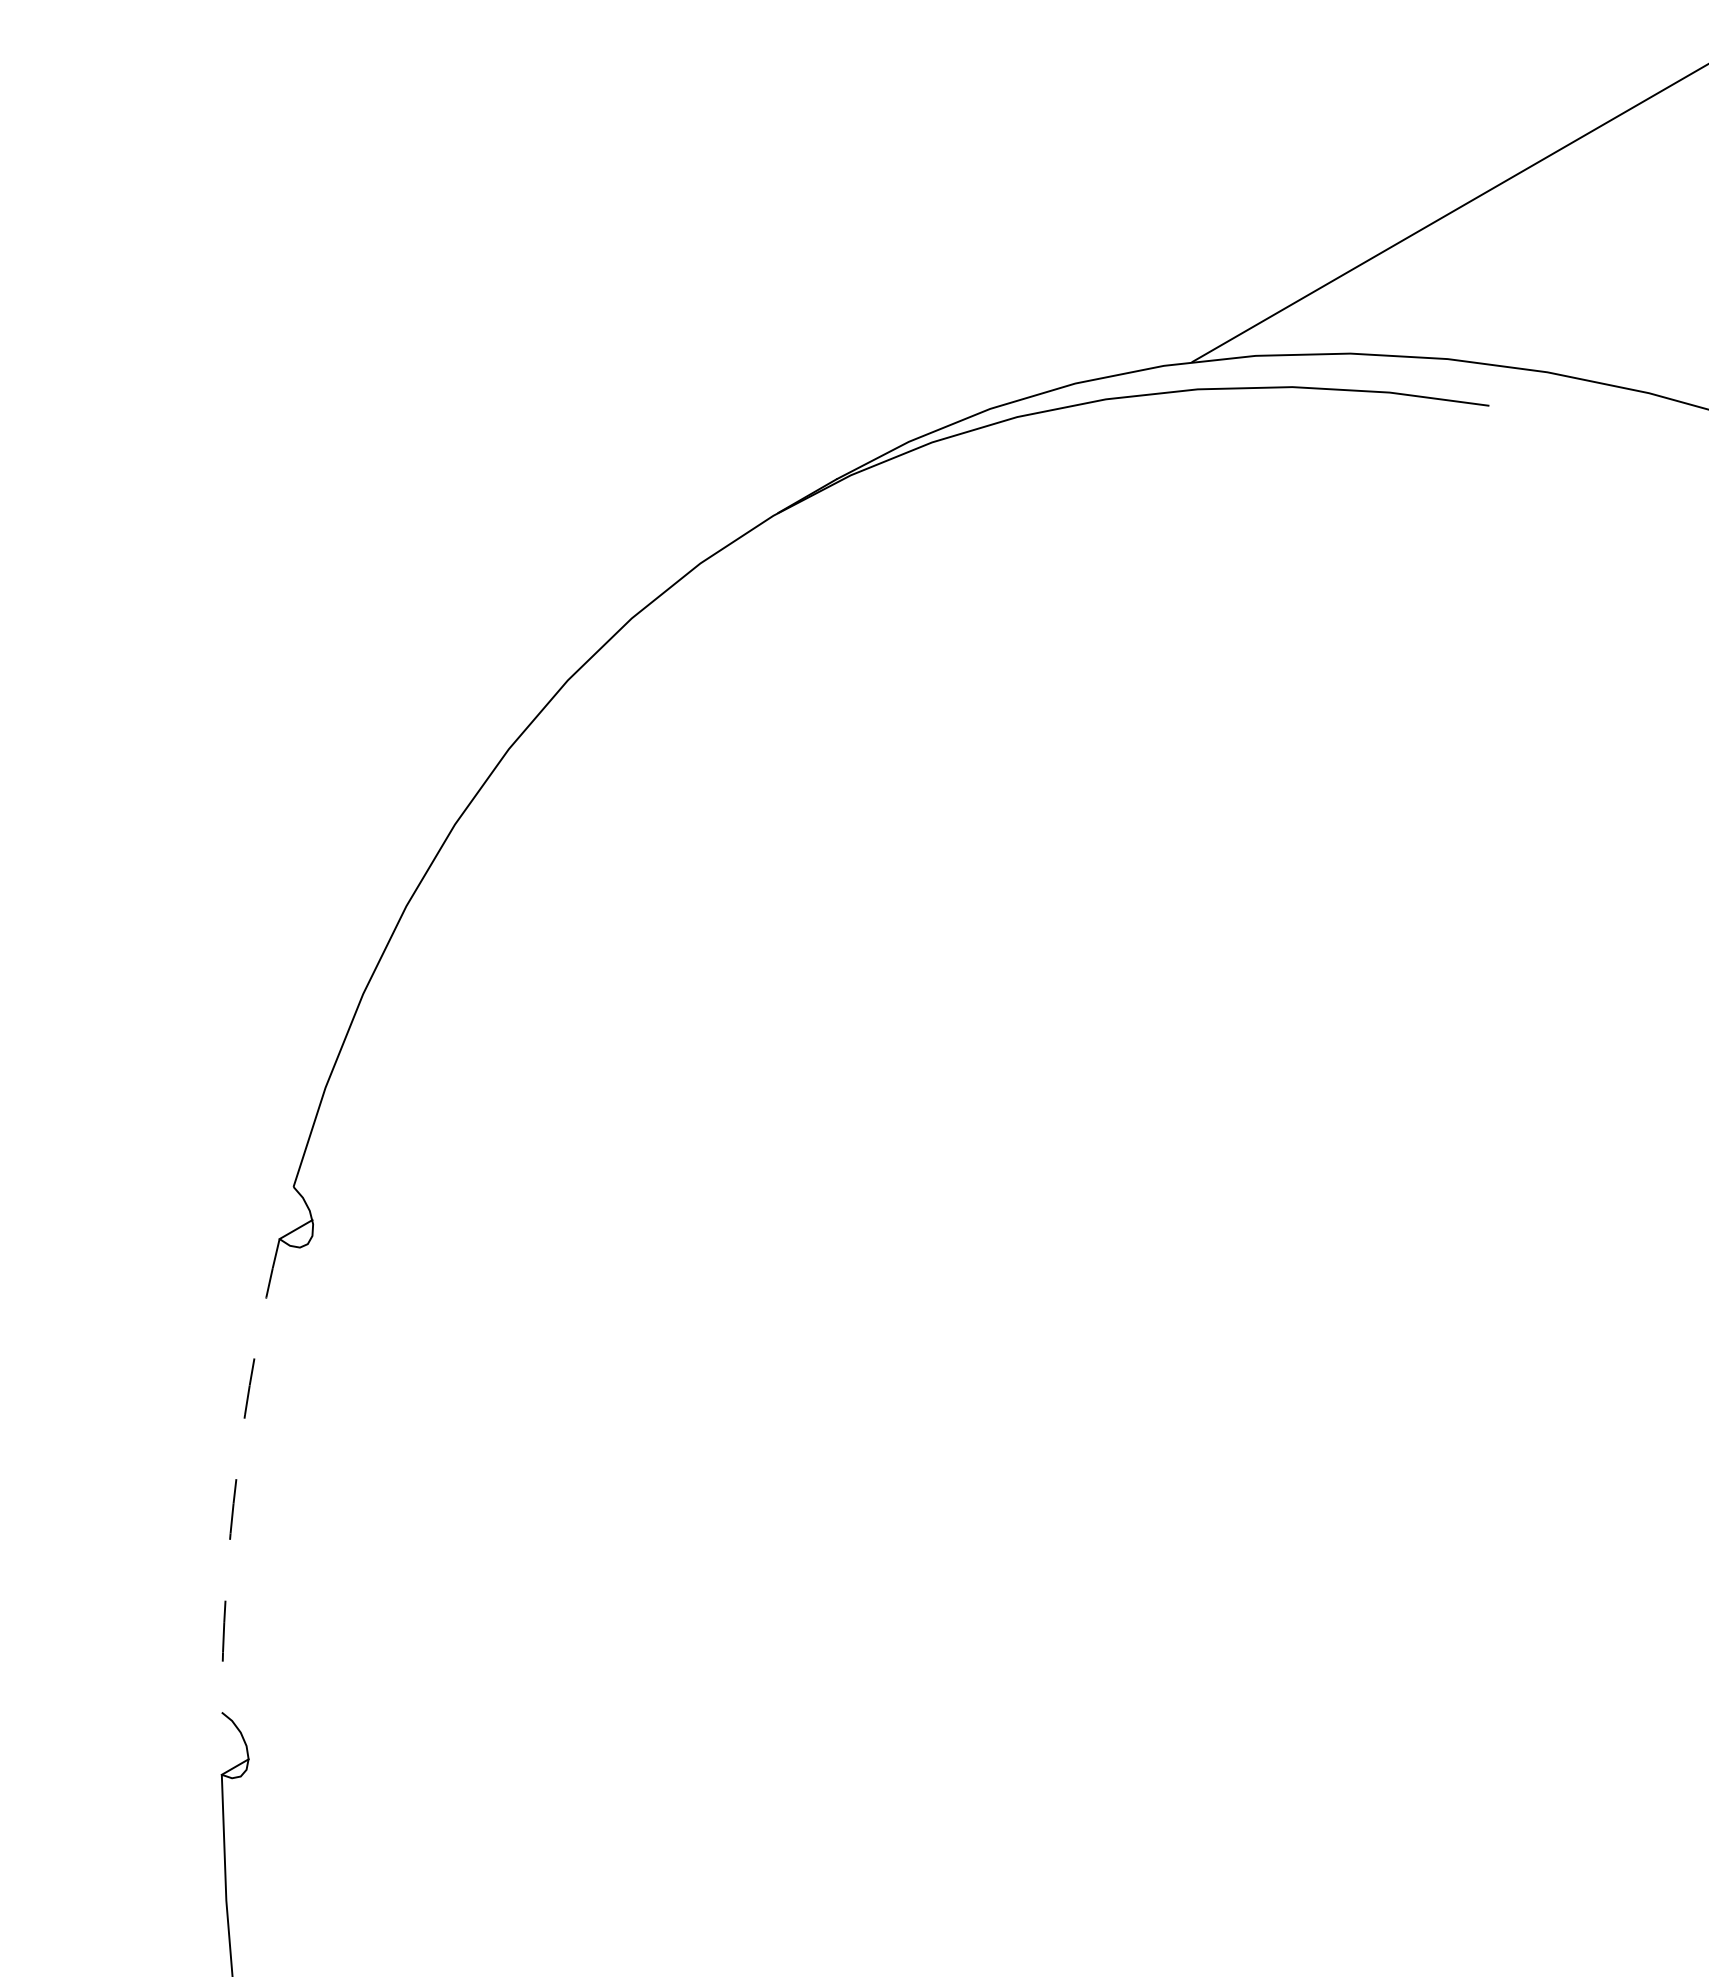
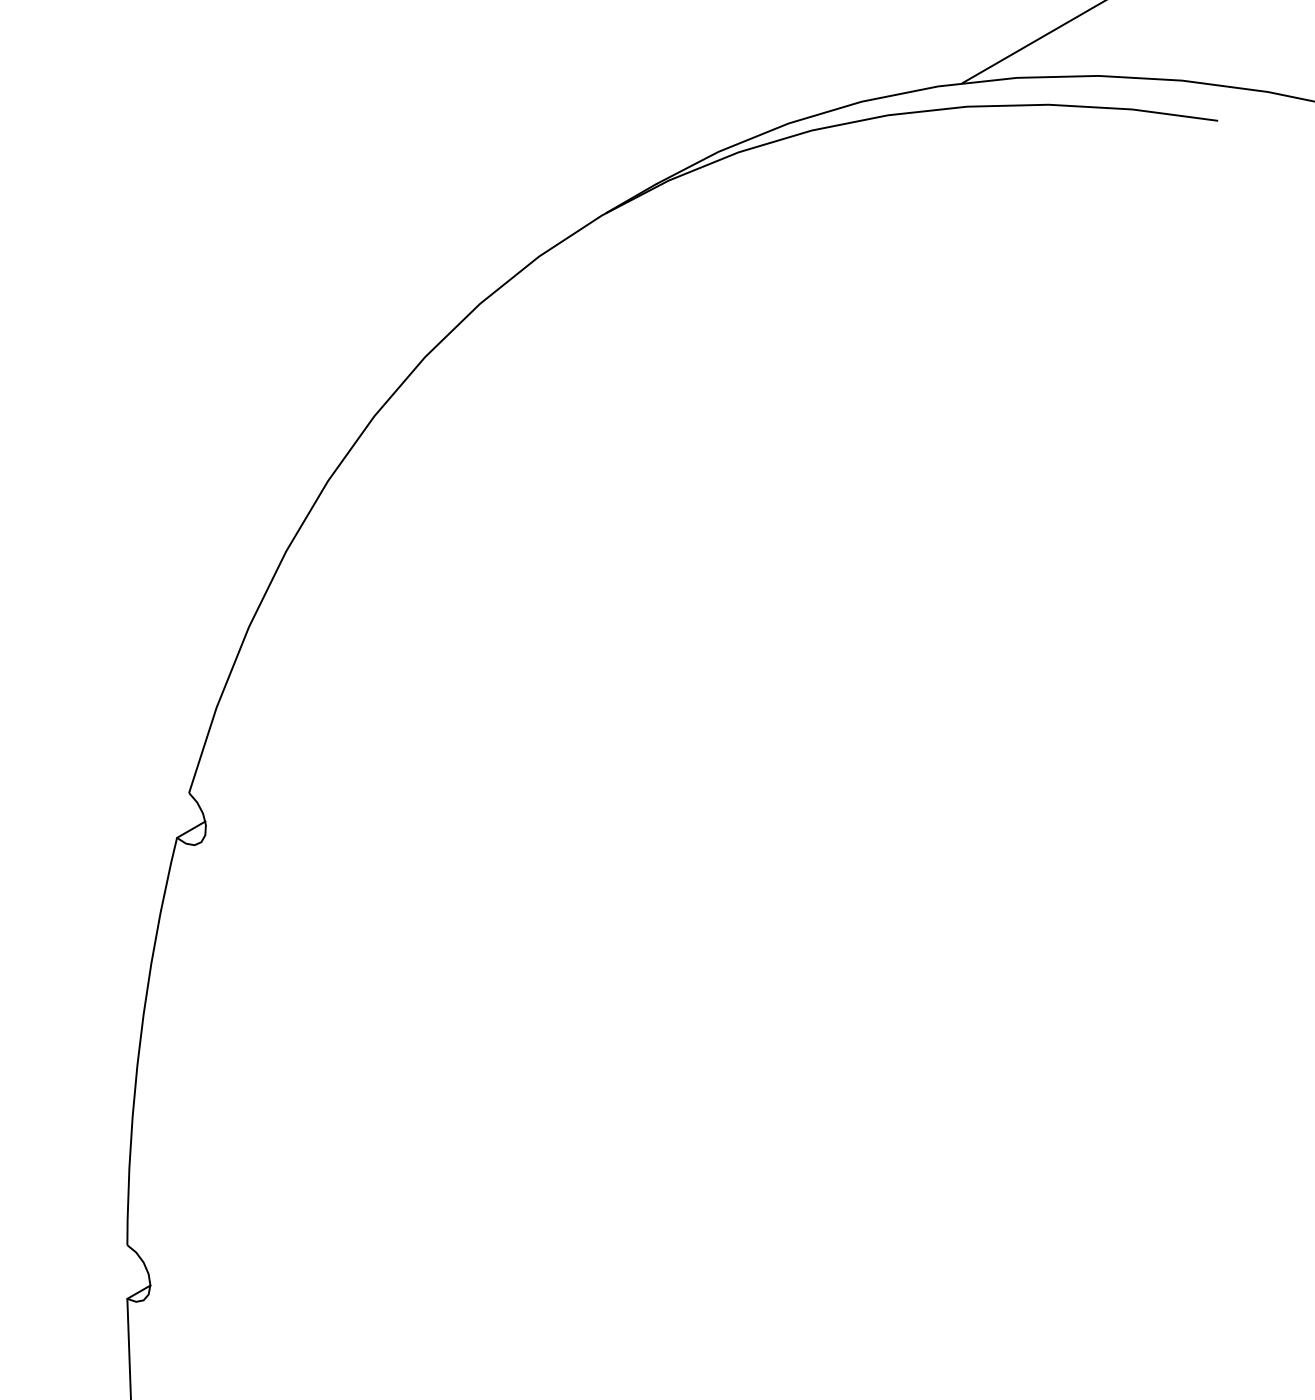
arc: (236, 1474) -> (139, 1040), dashed -> solid

